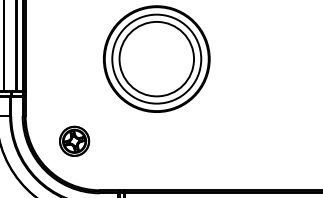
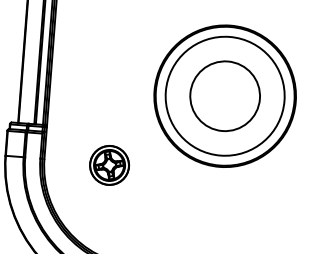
circle: (156, 58) -> (224, 95), size x0.7
part: (74, 140) -> (109, 164), moved

